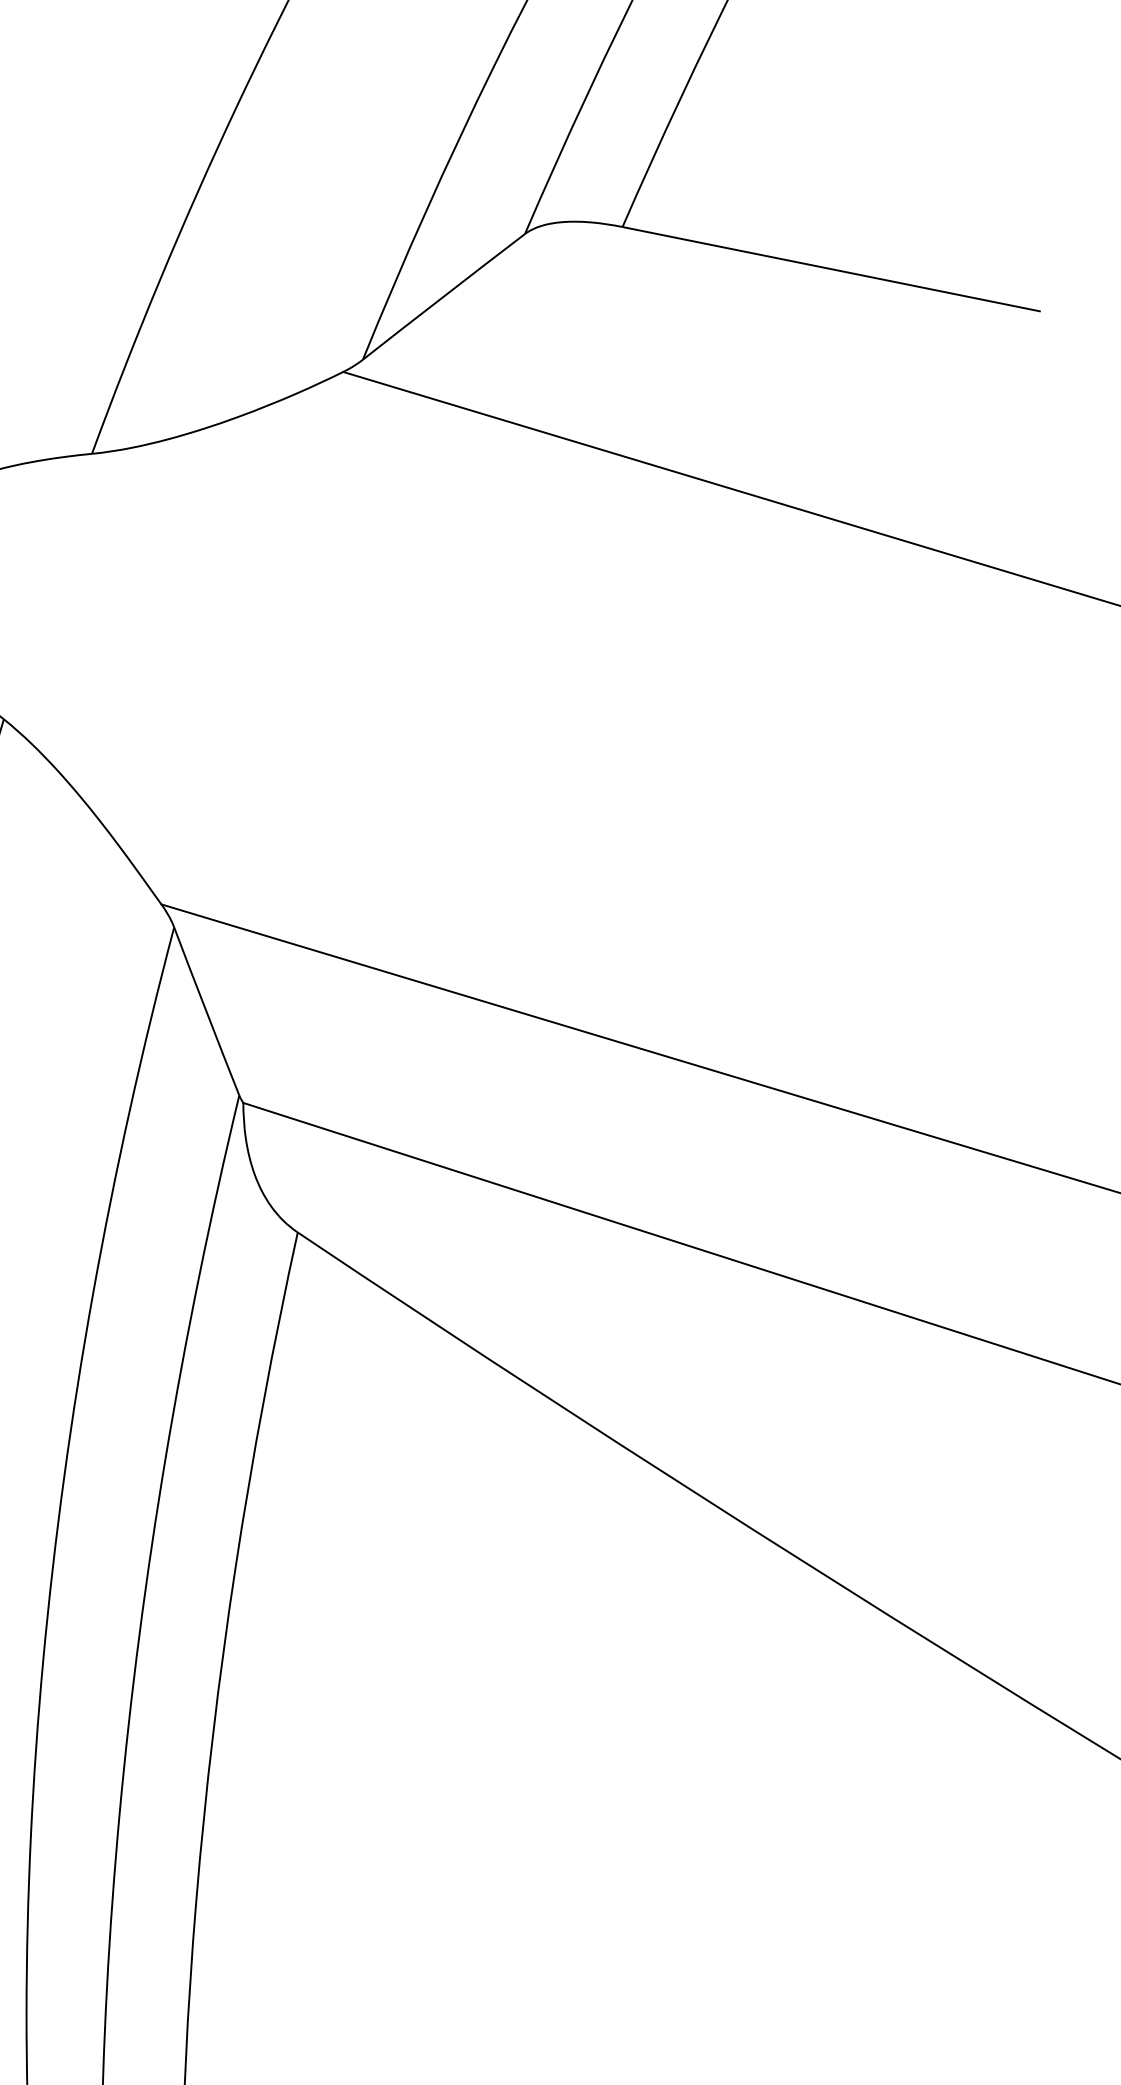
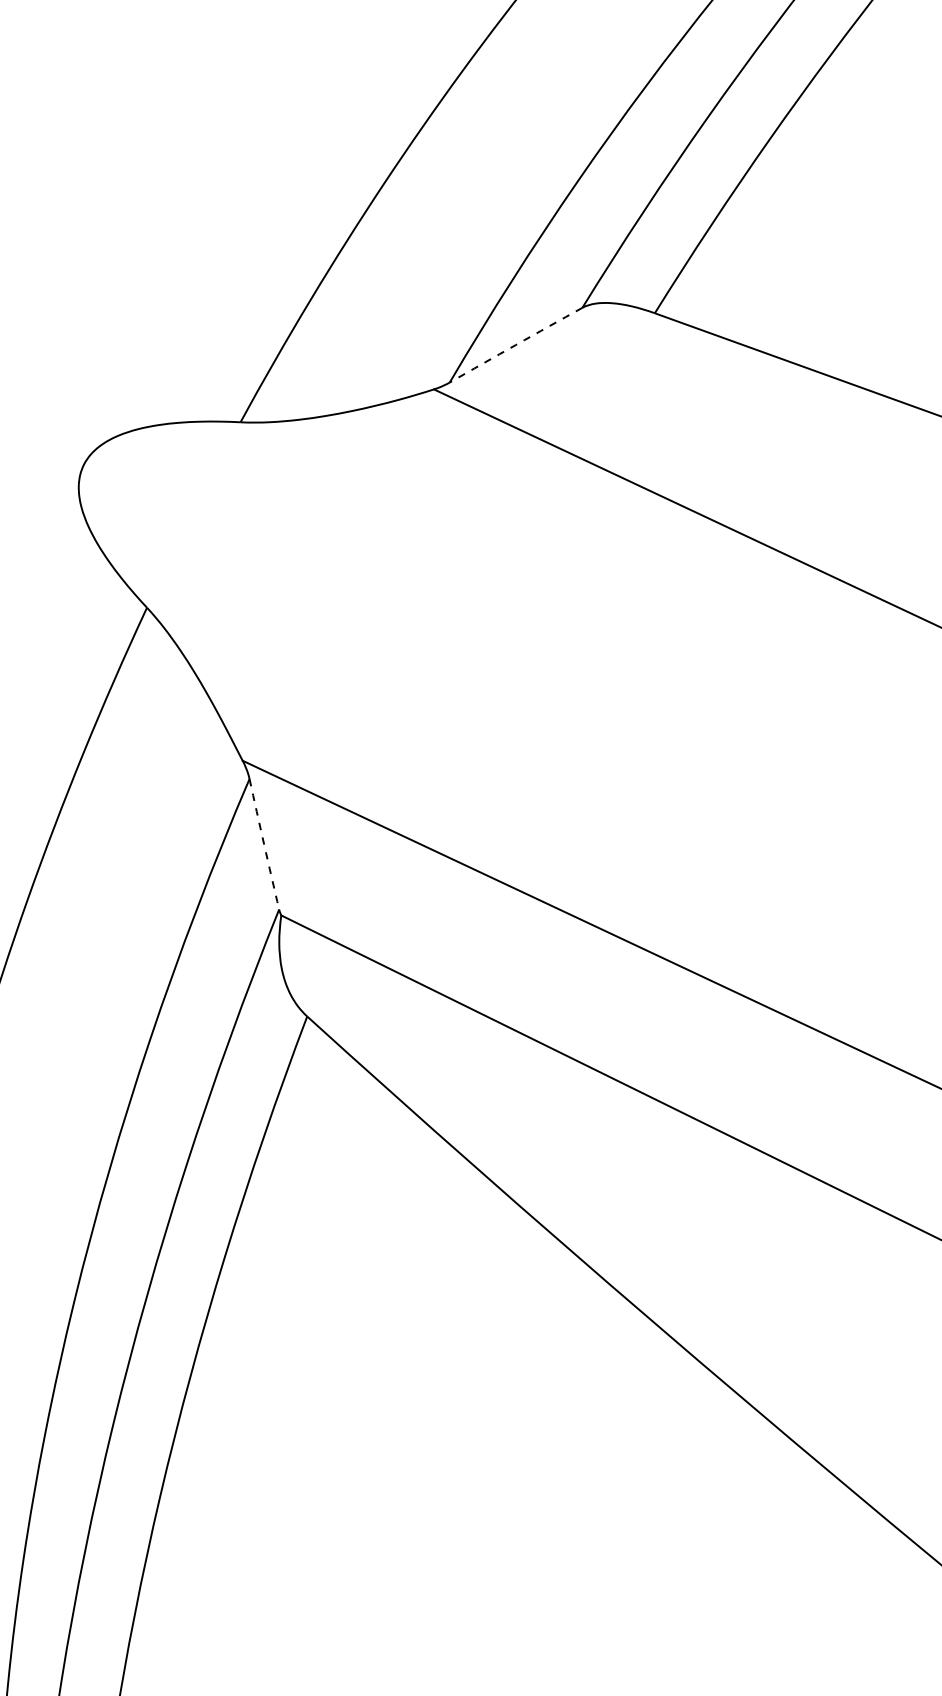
arc: (443, 296) -> (515, 344), solid -> dashed
arc: (206, 1011) -> (264, 844), solid -> dashed

